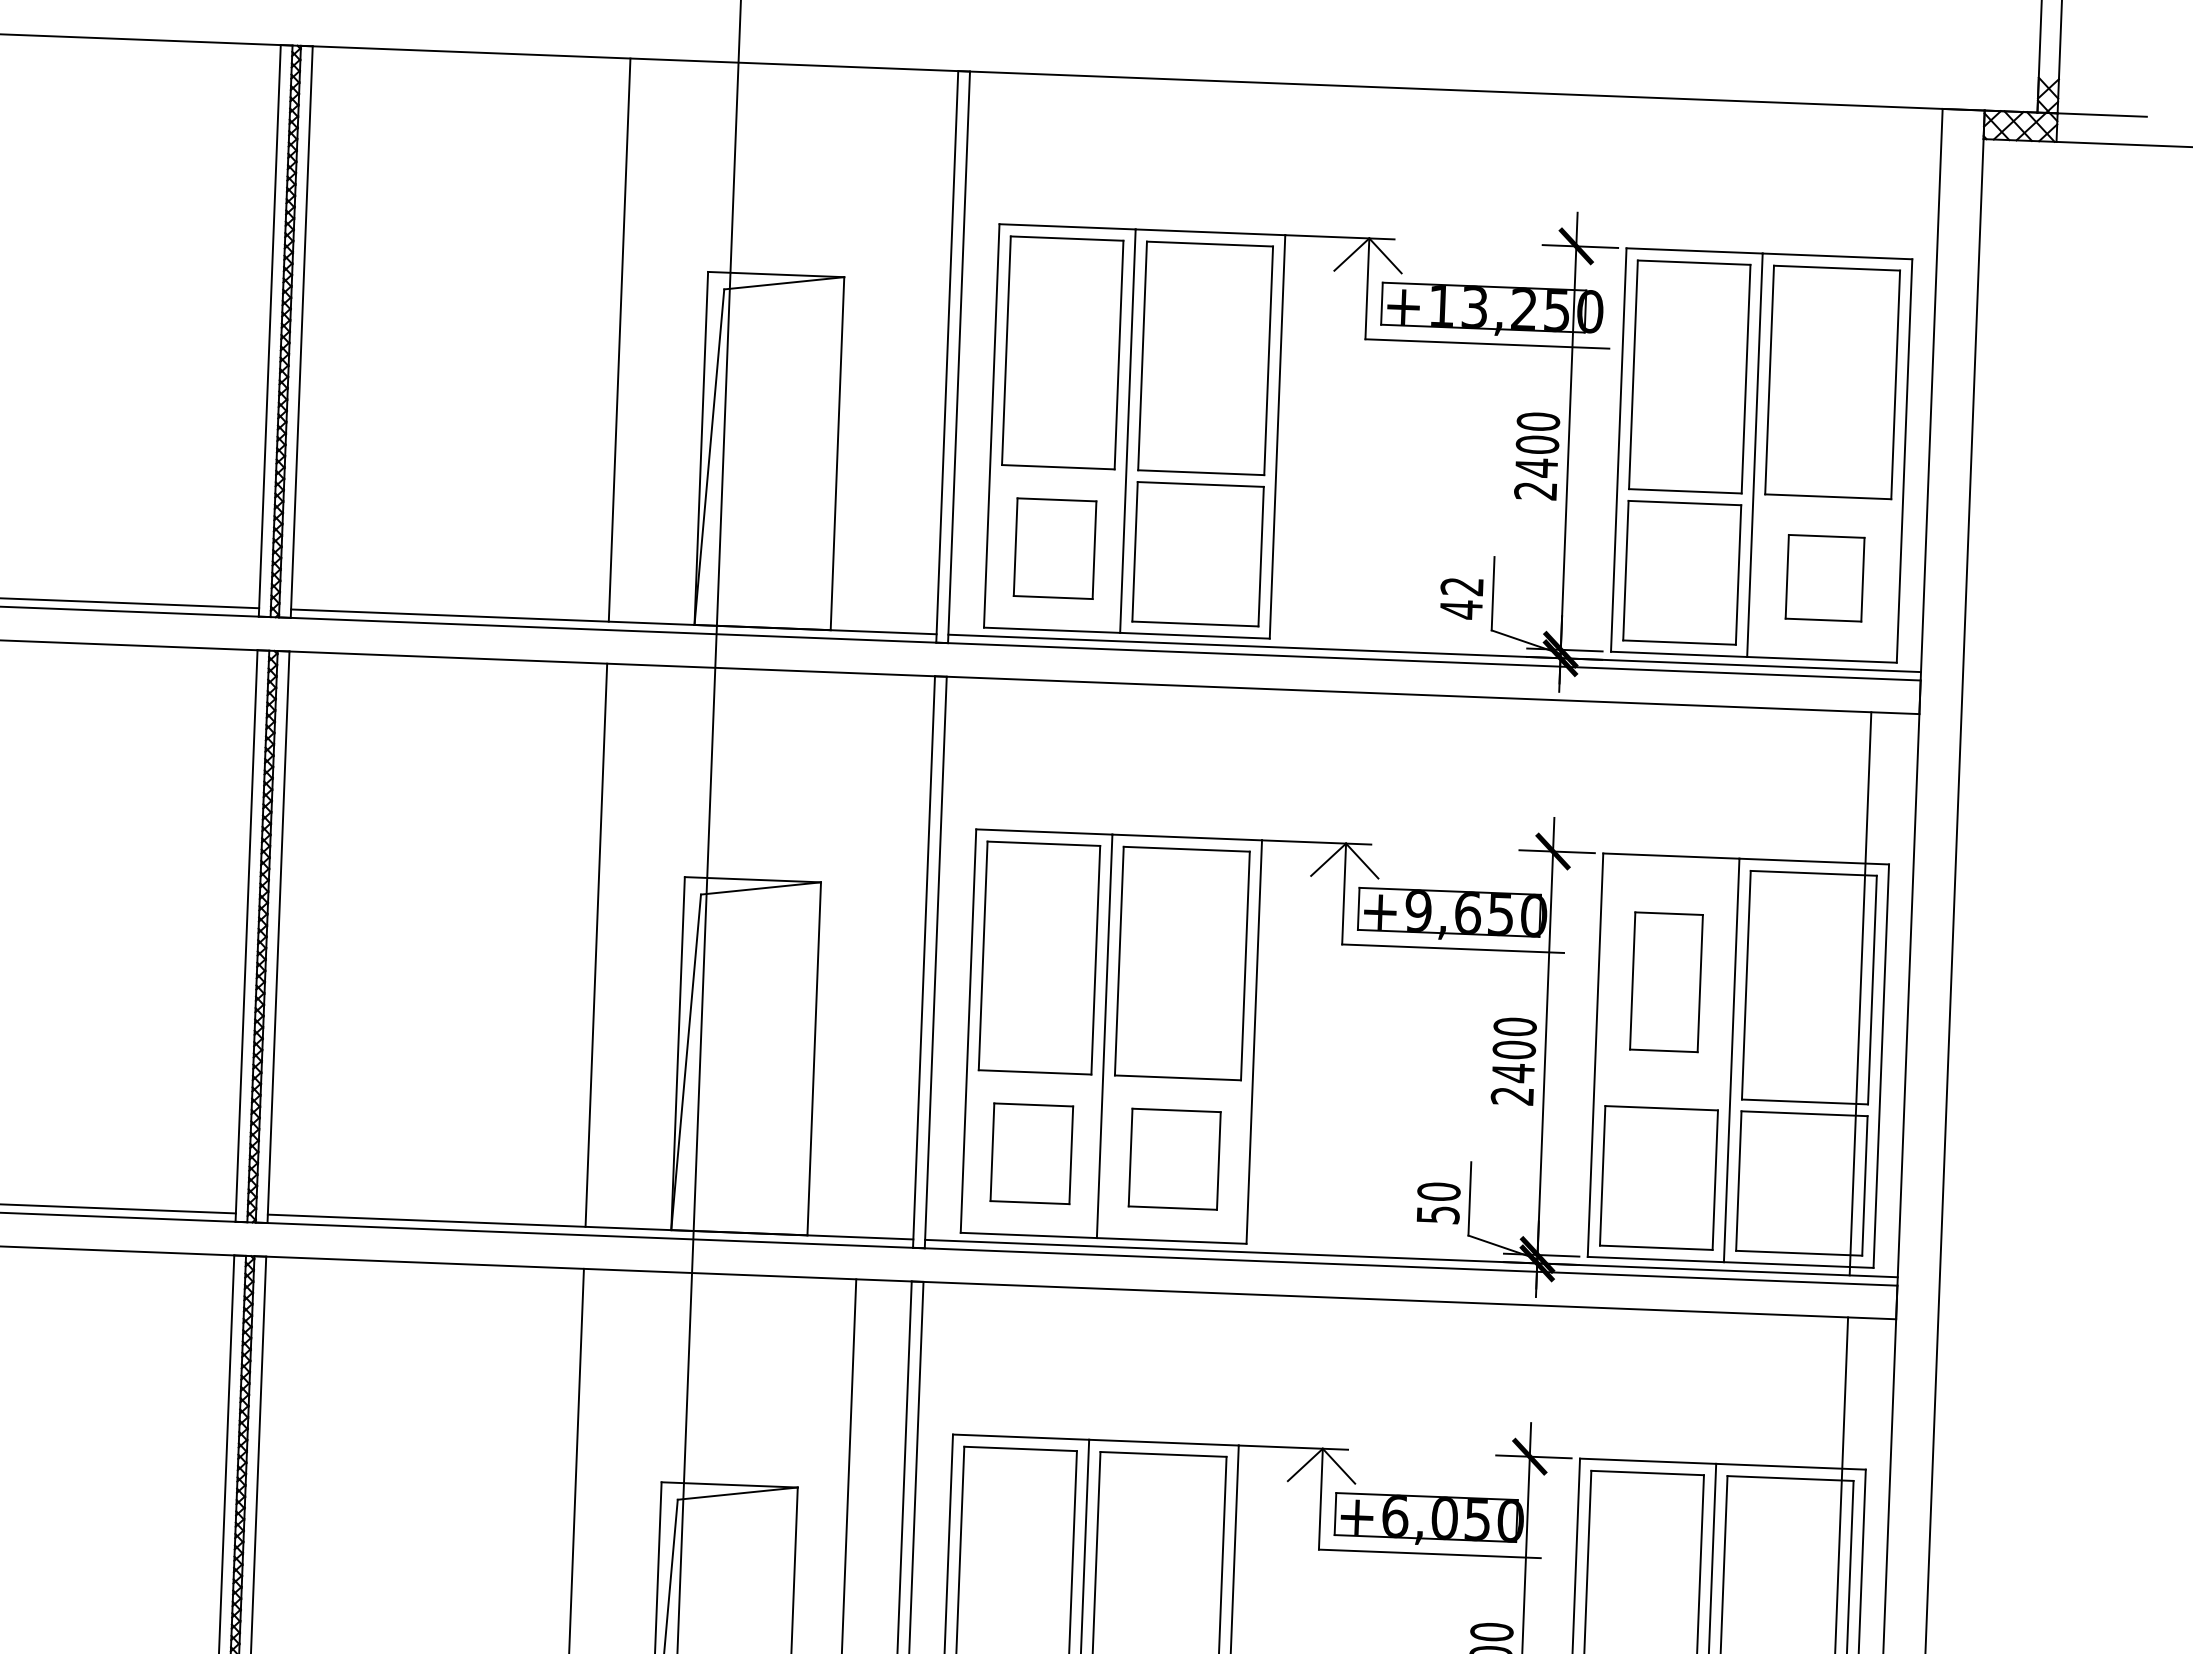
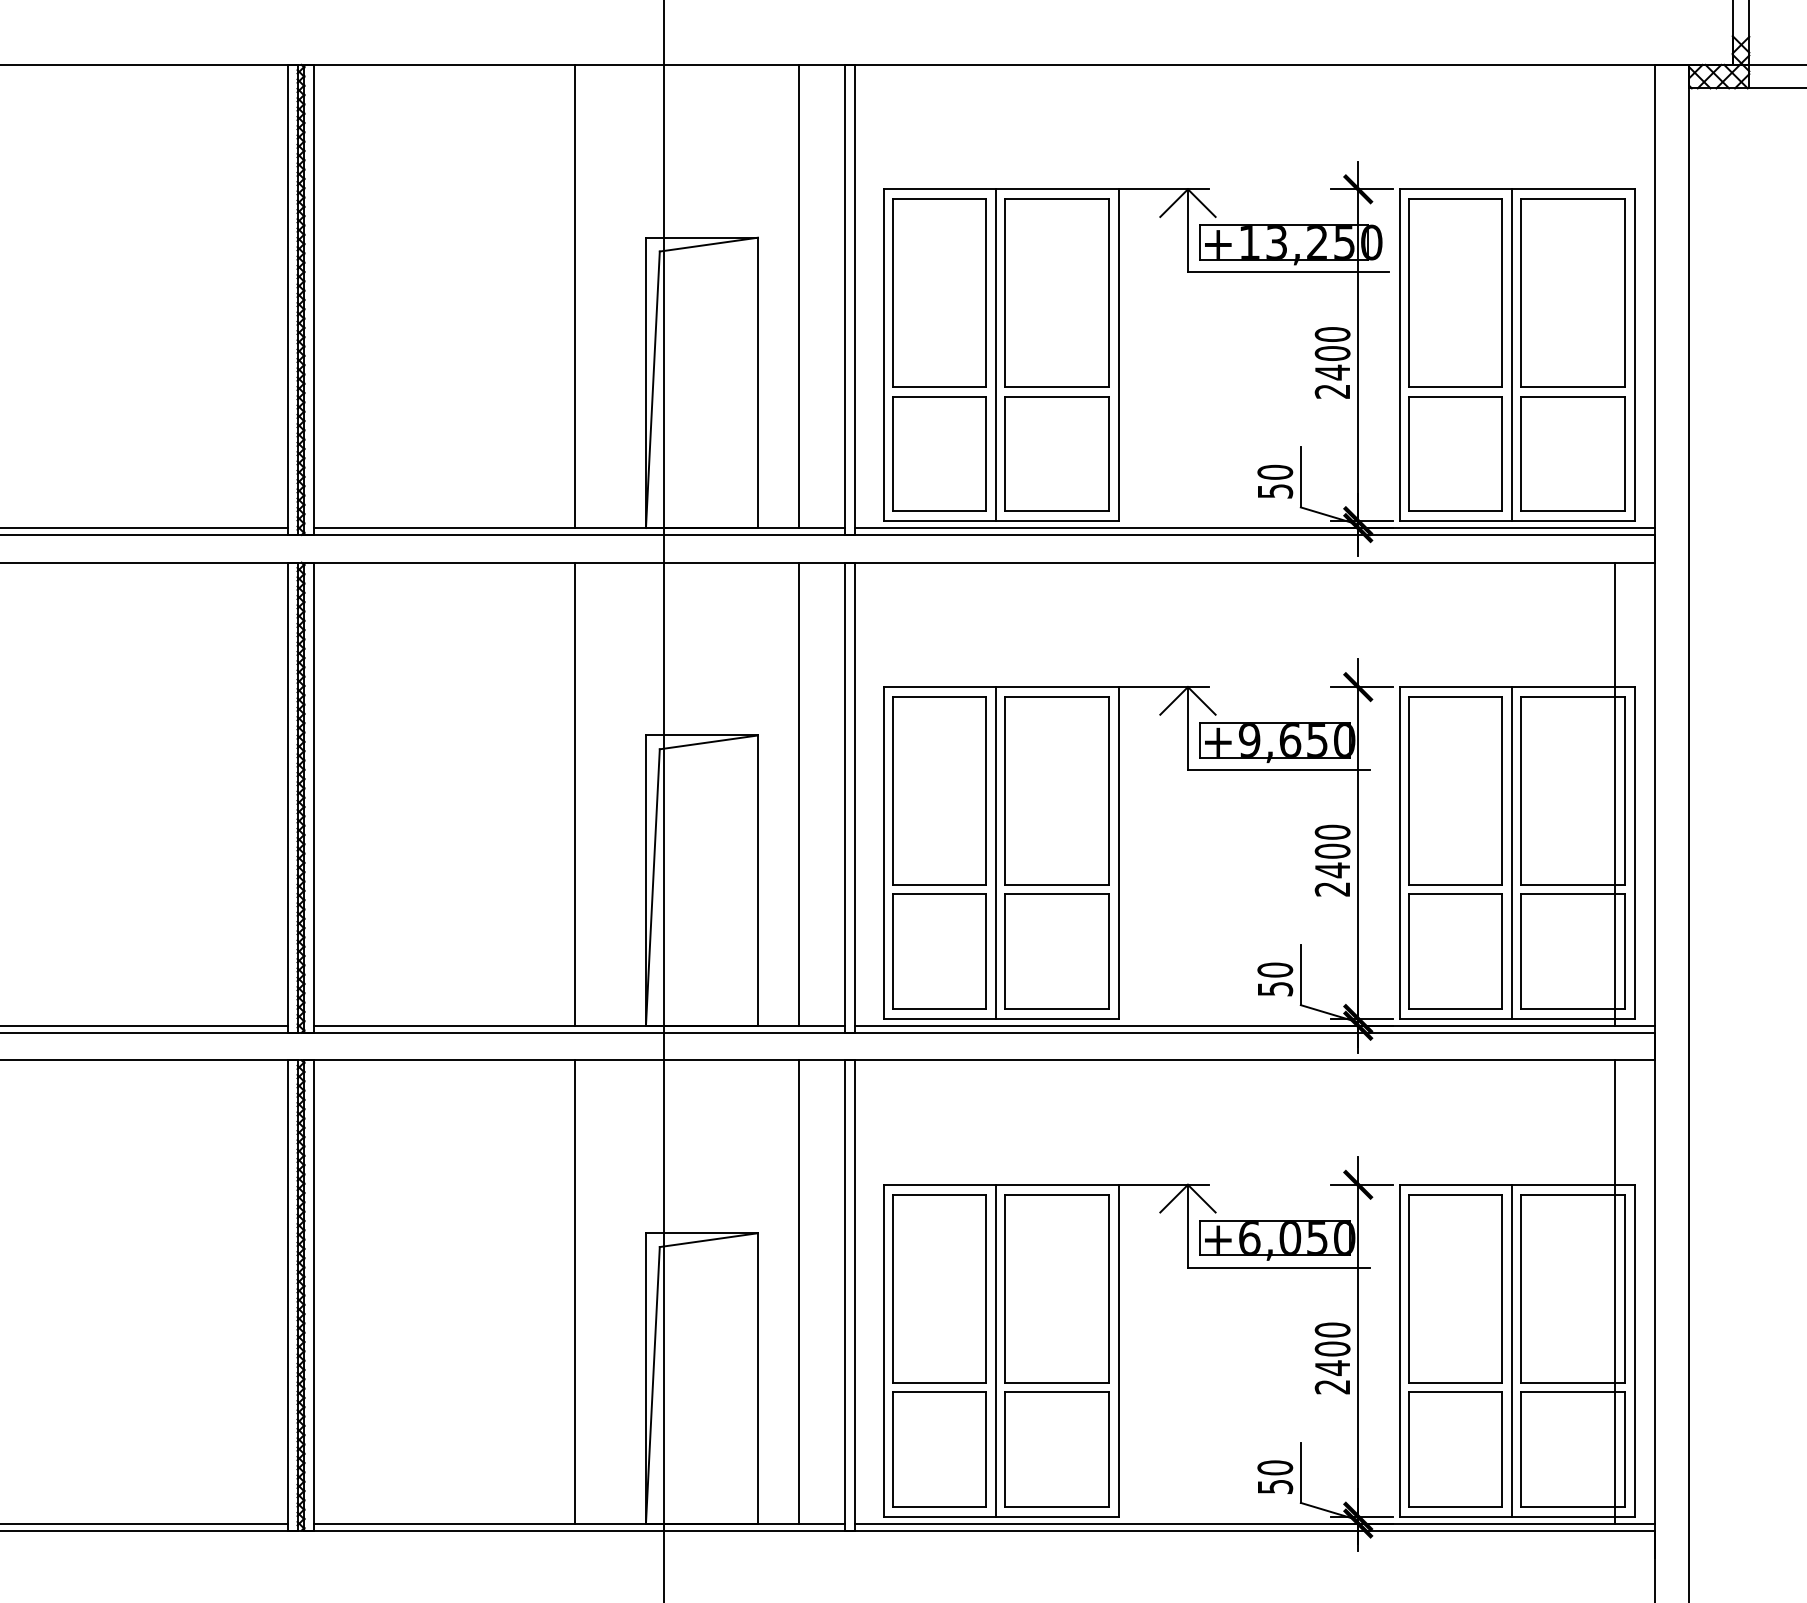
line: (892, 350) -> (799, 296), added
part: (1054, 547) -> (939, 453), size x1.43
part: (1824, 577) -> (1572, 453), size x1.67
text: (1462, 597) -> (1275, 481), 42 -> 50
line: (868, 954) -> (799, 793), added
part: (1666, 981) -> (1455, 790), size x1.67
part: (1031, 1153) -> (939, 951), size x1.43
part: (1173, 1158) -> (1056, 951), size x1.43

